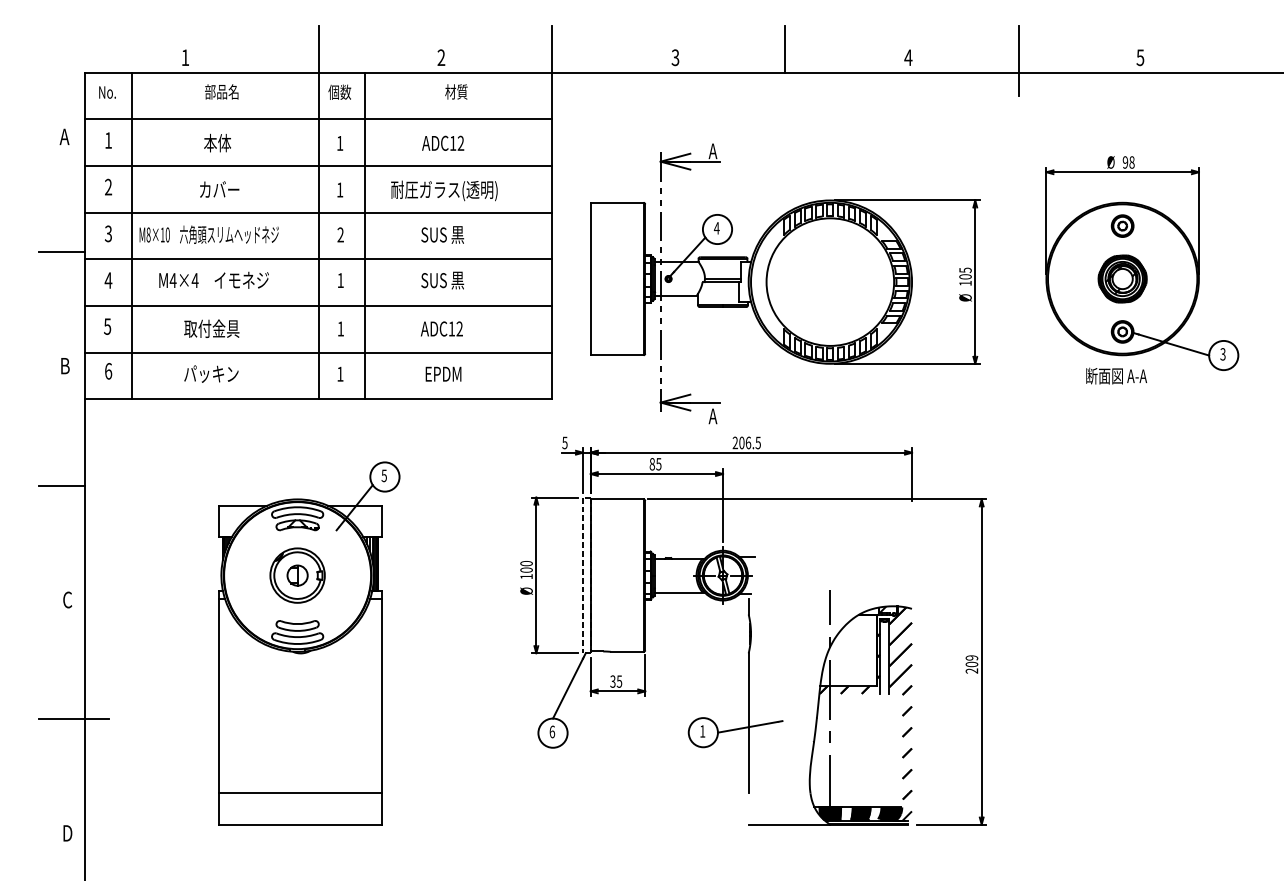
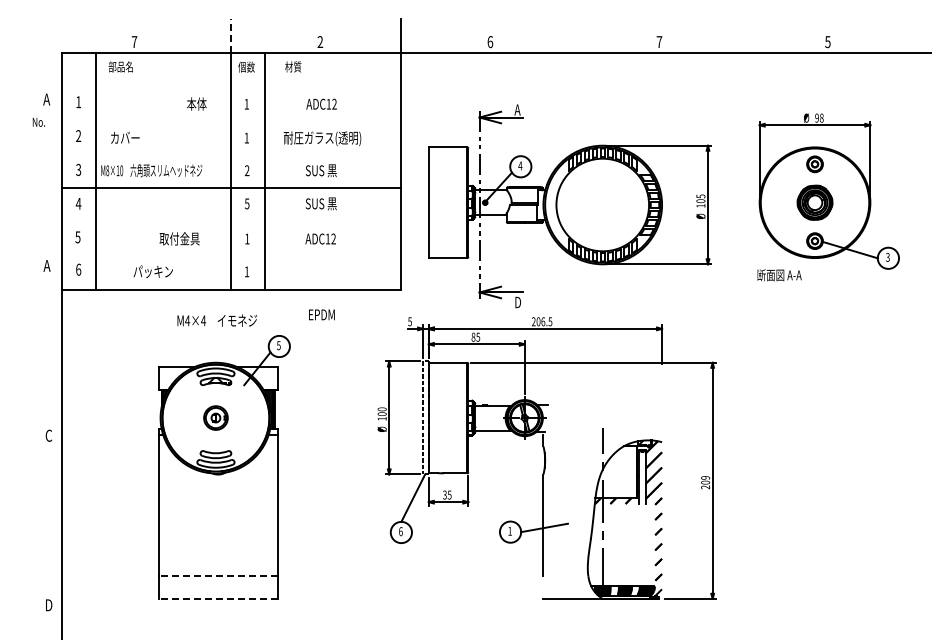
line: (319, 48) -> (231, 35), solid -> dashed
line: (785, 48) -> (570, 35), removed
text: (185, 56) -> (134, 41), 1 -> 7
text: (908, 56) -> (659, 41), 4 -> 7
text: (675, 58) -> (490, 42), 3 -> 6
line: (1018, 61) -> (739, 44), removed
text: (221, 91) -> (120, 66), moved
text: (456, 91) -> (293, 66), moved
text: (106, 92) -> (38, 122), moved
line: (317, 118) -> (230, 86), removed
text: (217, 142) -> (196, 103), moved
line: (317, 165) -> (230, 120), removed
text: (219, 189) -> (125, 137), moved
line: (317, 212) -> (230, 154), removed
line: (61, 252) -> (44, 183), removed
text: (213, 280) -> (216, 320), moved
text: (341, 280) -> (247, 203), 1 -> 5
line: (317, 306) -> (230, 222), removed
text: (211, 328) -> (179, 238), moved
line: (317, 353) -> (230, 256), removed
text: (64, 365) -> (46, 265), B -> A
text: (442, 373) -> (321, 314), moved
text: (1116, 376) -> (779, 275), moved
text: (712, 416) -> (517, 302), A -> D
line: (61, 485) -> (44, 352), removed
part: (297, 574) -> (215, 417), size x0.6
line: (72, 719) -> (52, 522), removed
line: (299, 793) -> (217, 576), solid -> dashed
line: (299, 824) -> (217, 598), solid -> dashed

